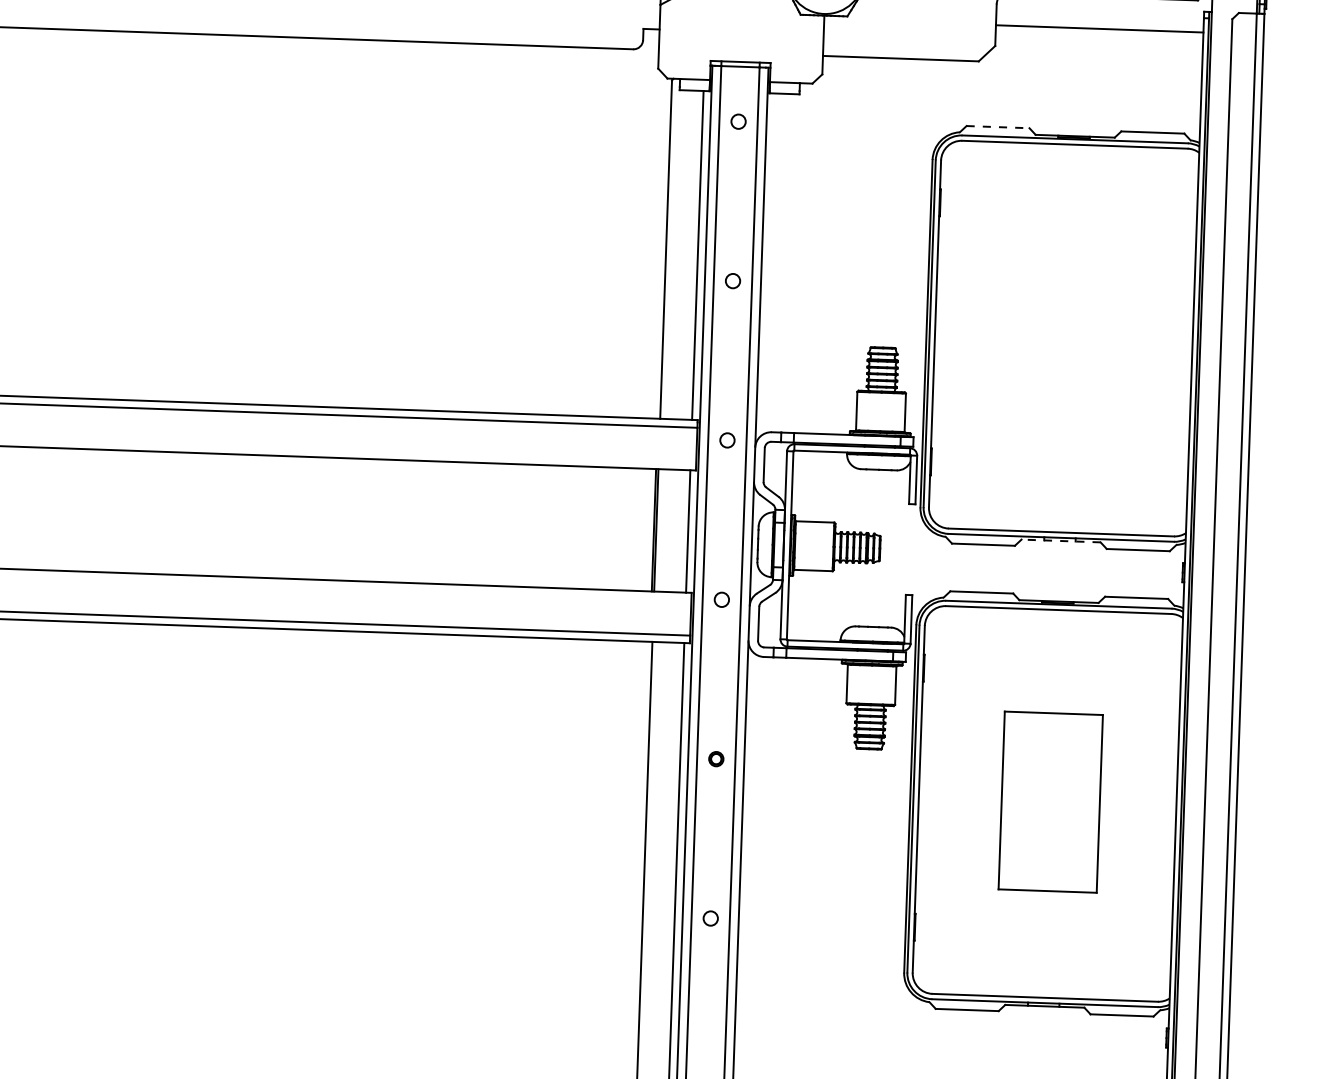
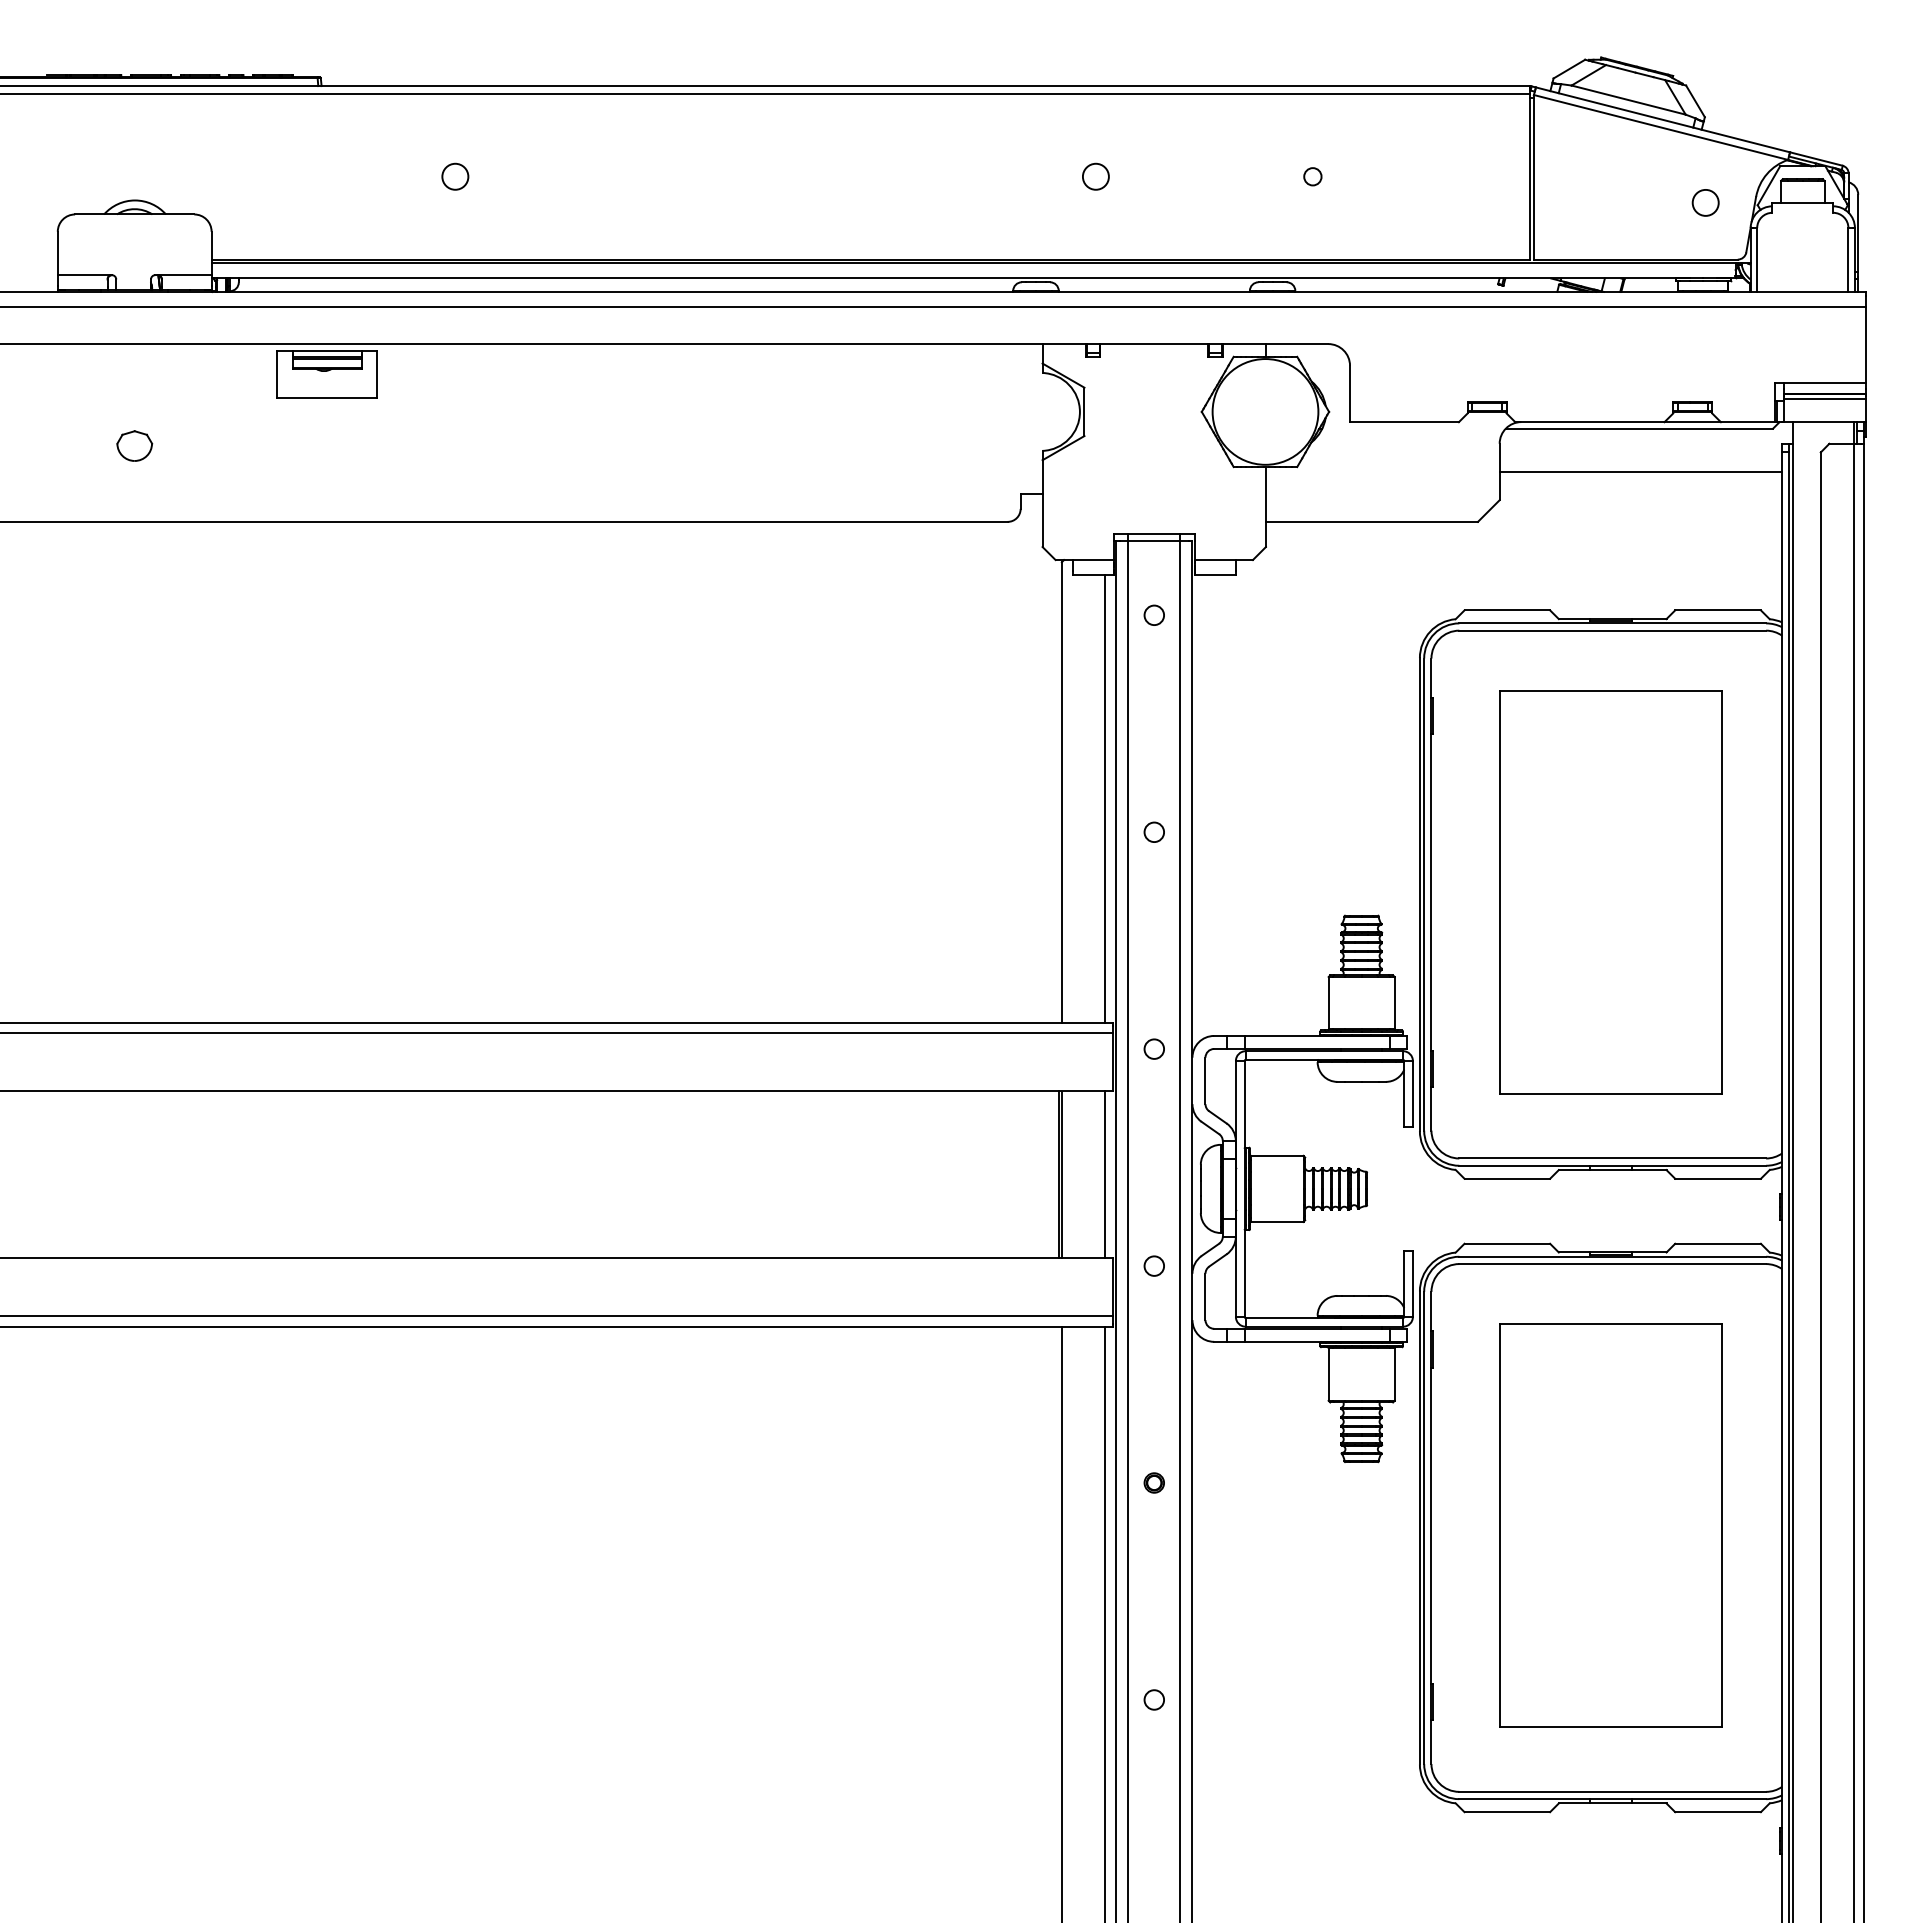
line: (998, 127) -> (1507, 610), dashed -> solid
part: (1066, 337) -> (1610, 892), added
line: (1060, 541) -> (1612, 1170), dashed -> solid
part: (1050, 802) -> (1610, 1525), size x1.67

